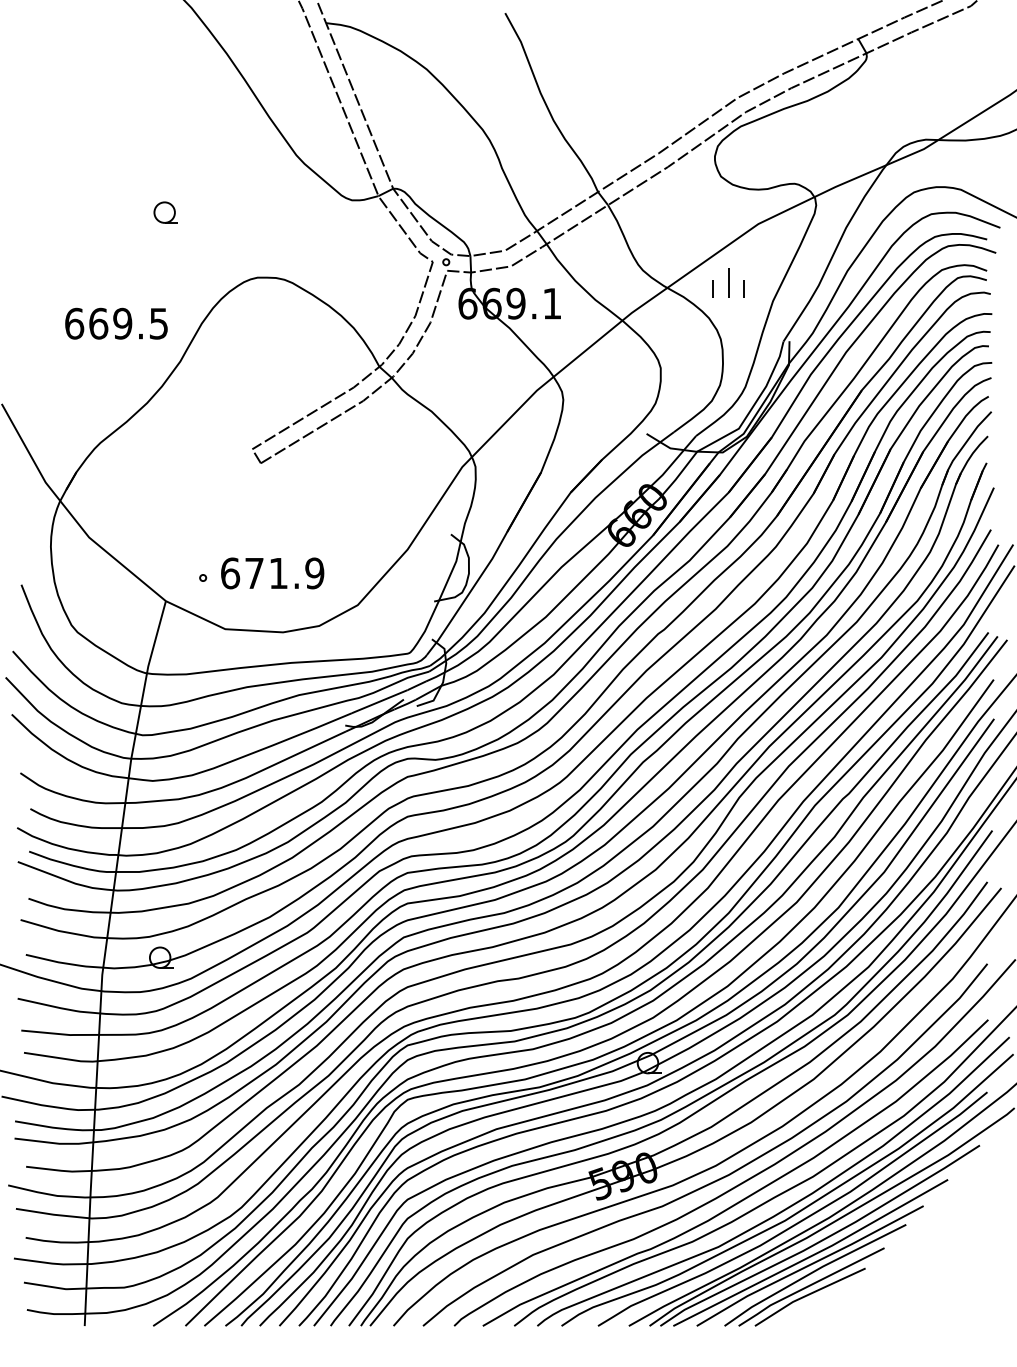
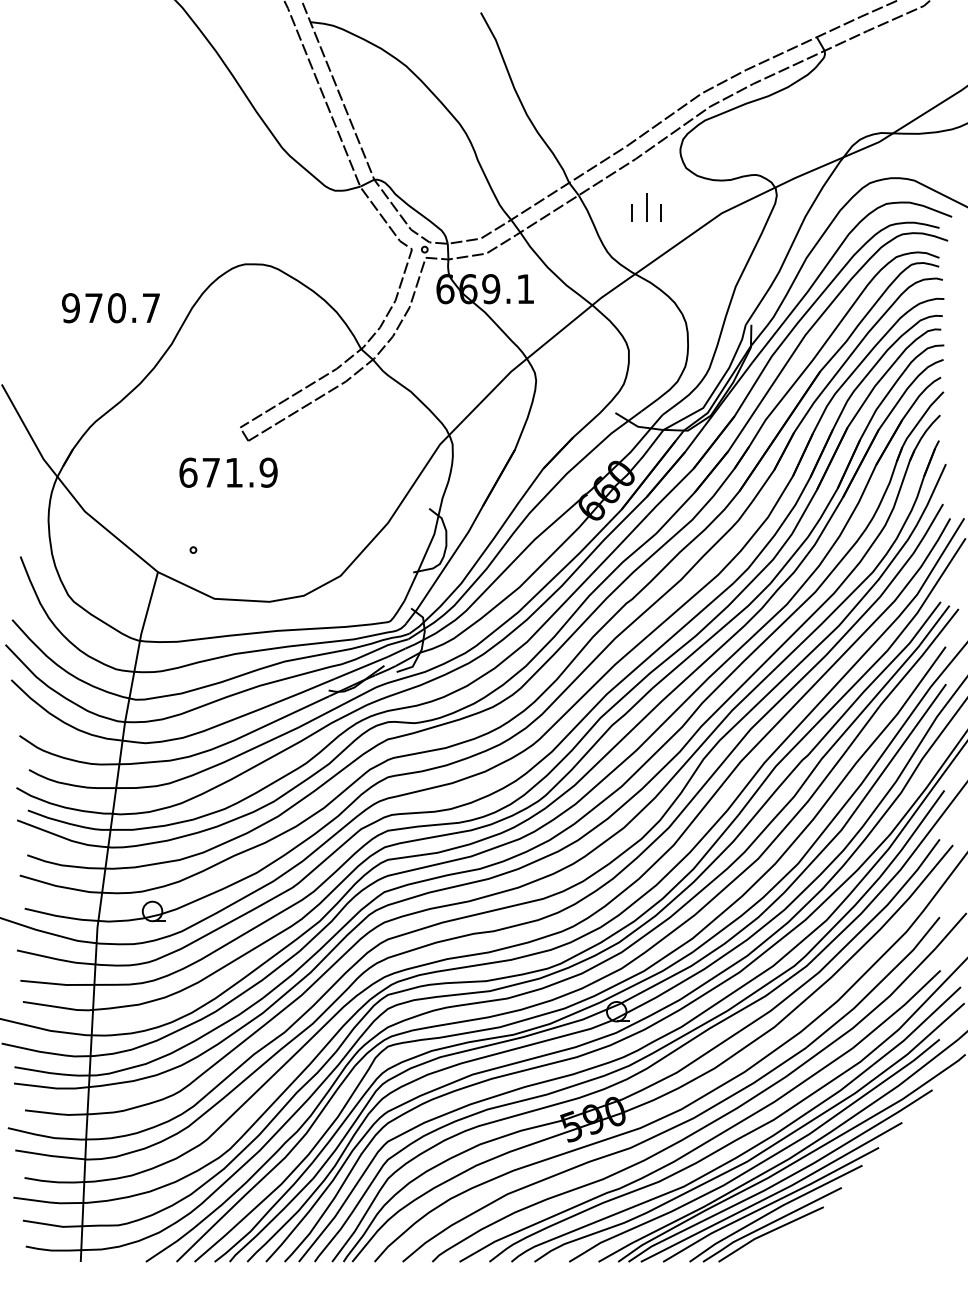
part: (165, 212) -> (157, 202), removed
part: (728, 283) -> (646, 207), moved
text: (115, 324) -> (110, 308), 669.5 -> 970.7
text: (272, 573) -> (228, 472), moved

